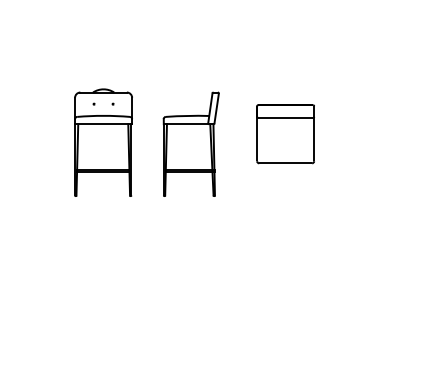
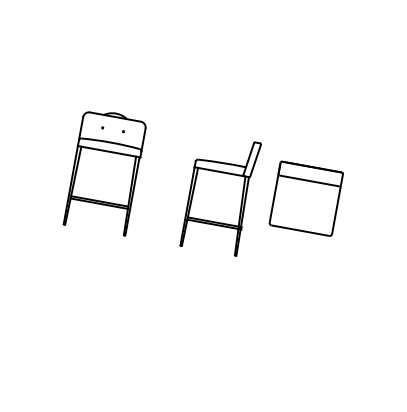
part: (190, 143) -> (220, 193), moved

